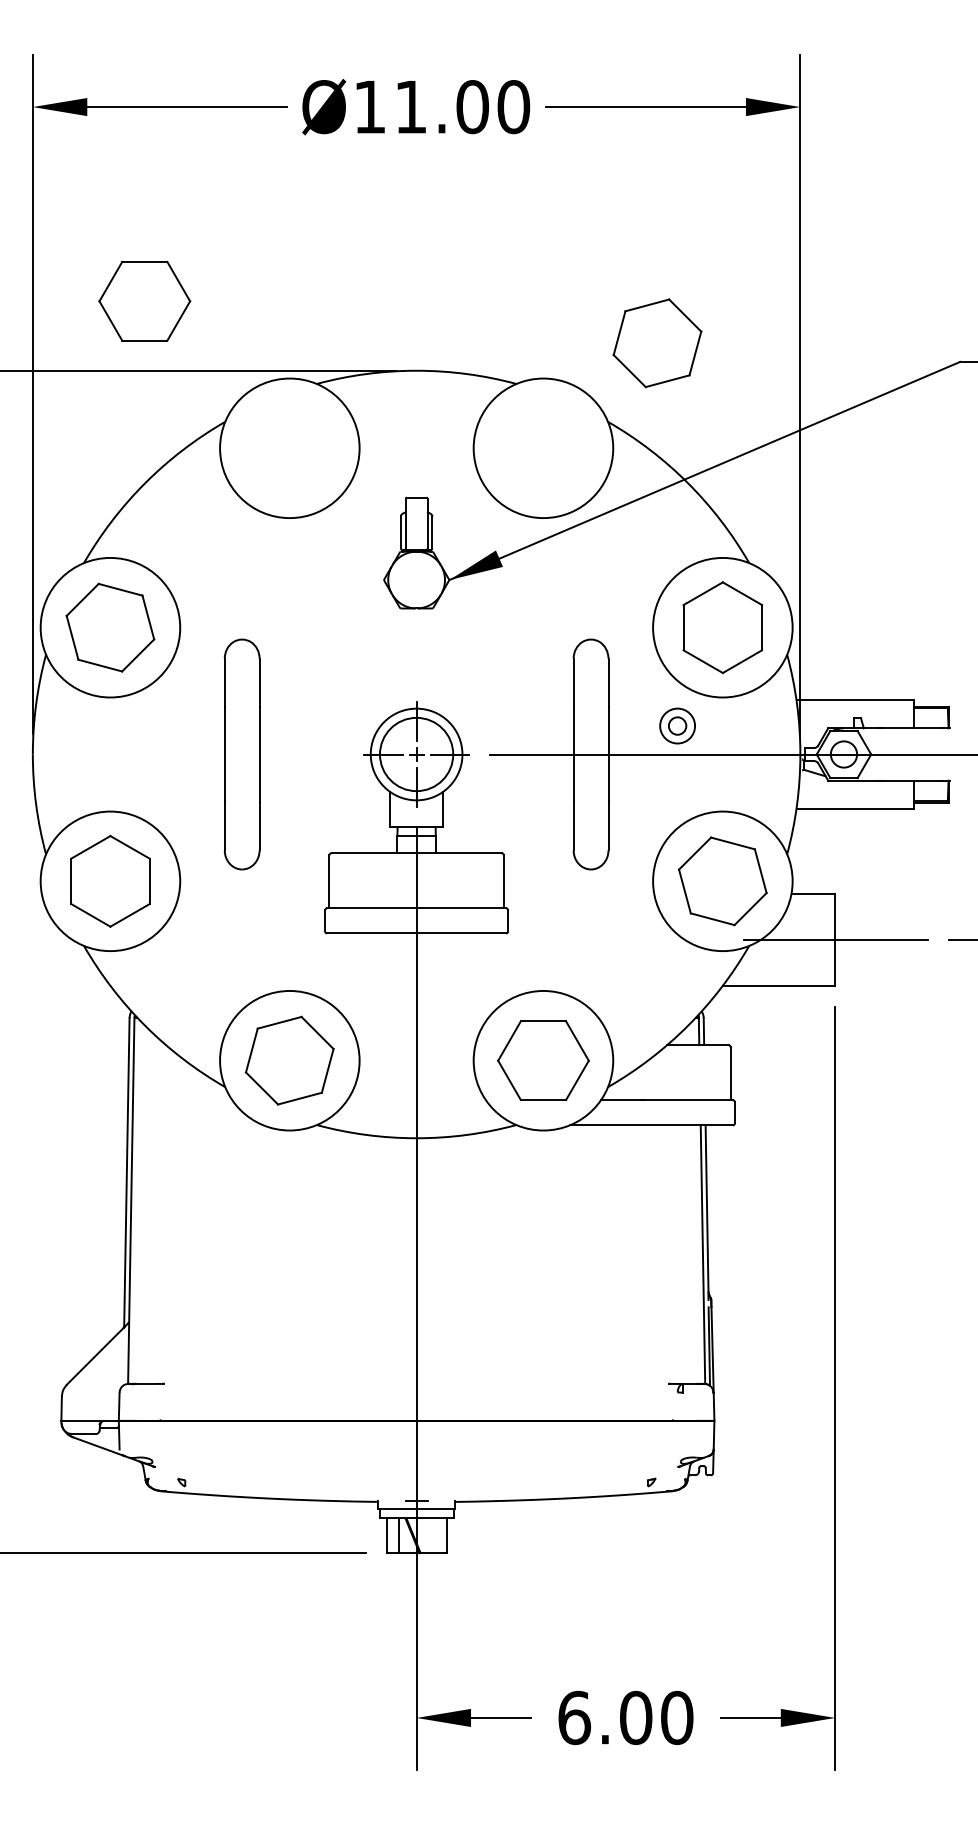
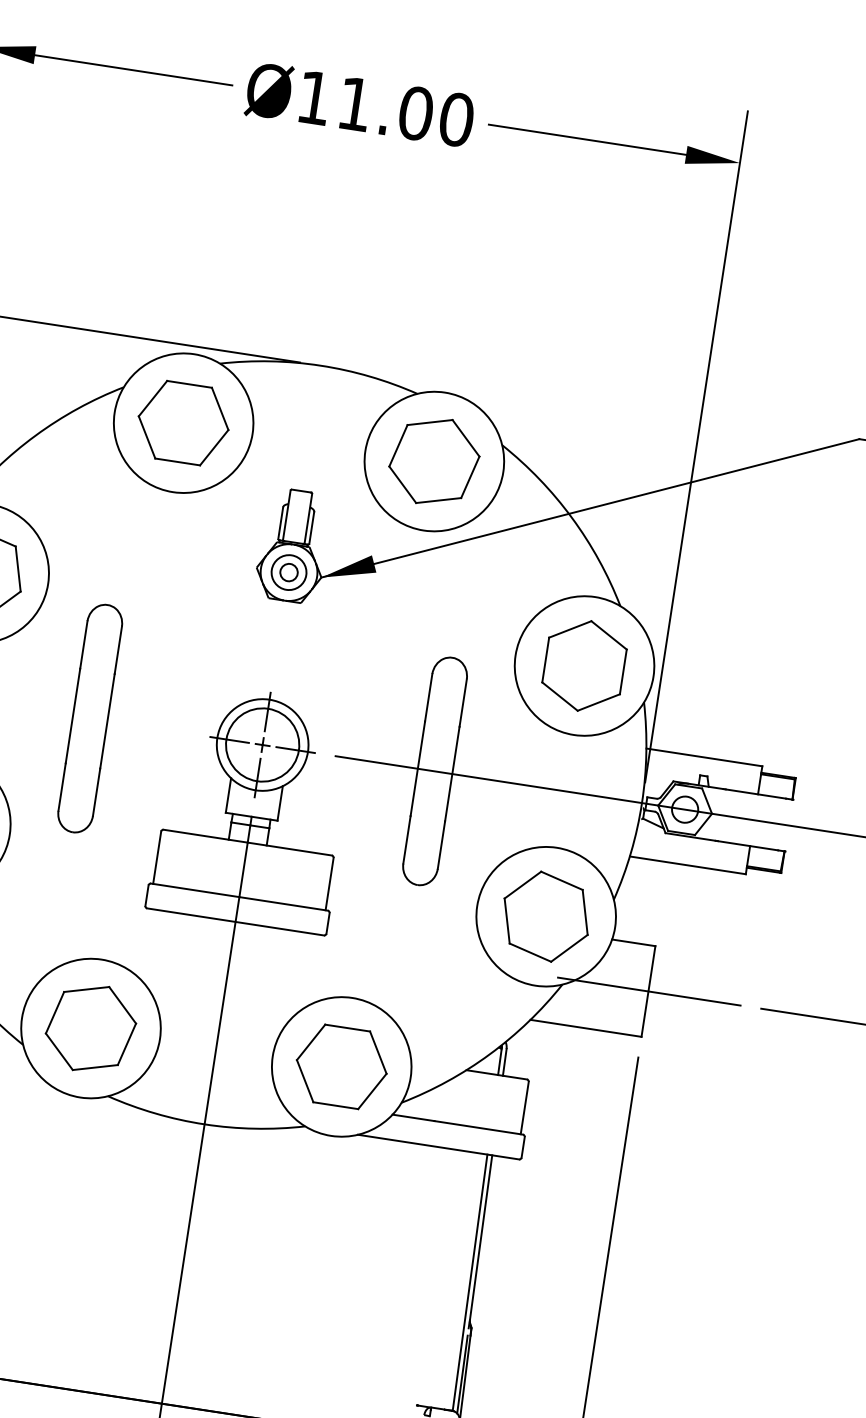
part: (144, 301) -> (183, 423), moved
part: (657, 343) -> (434, 461), moved
part: (677, 725) -> (289, 572), moved

